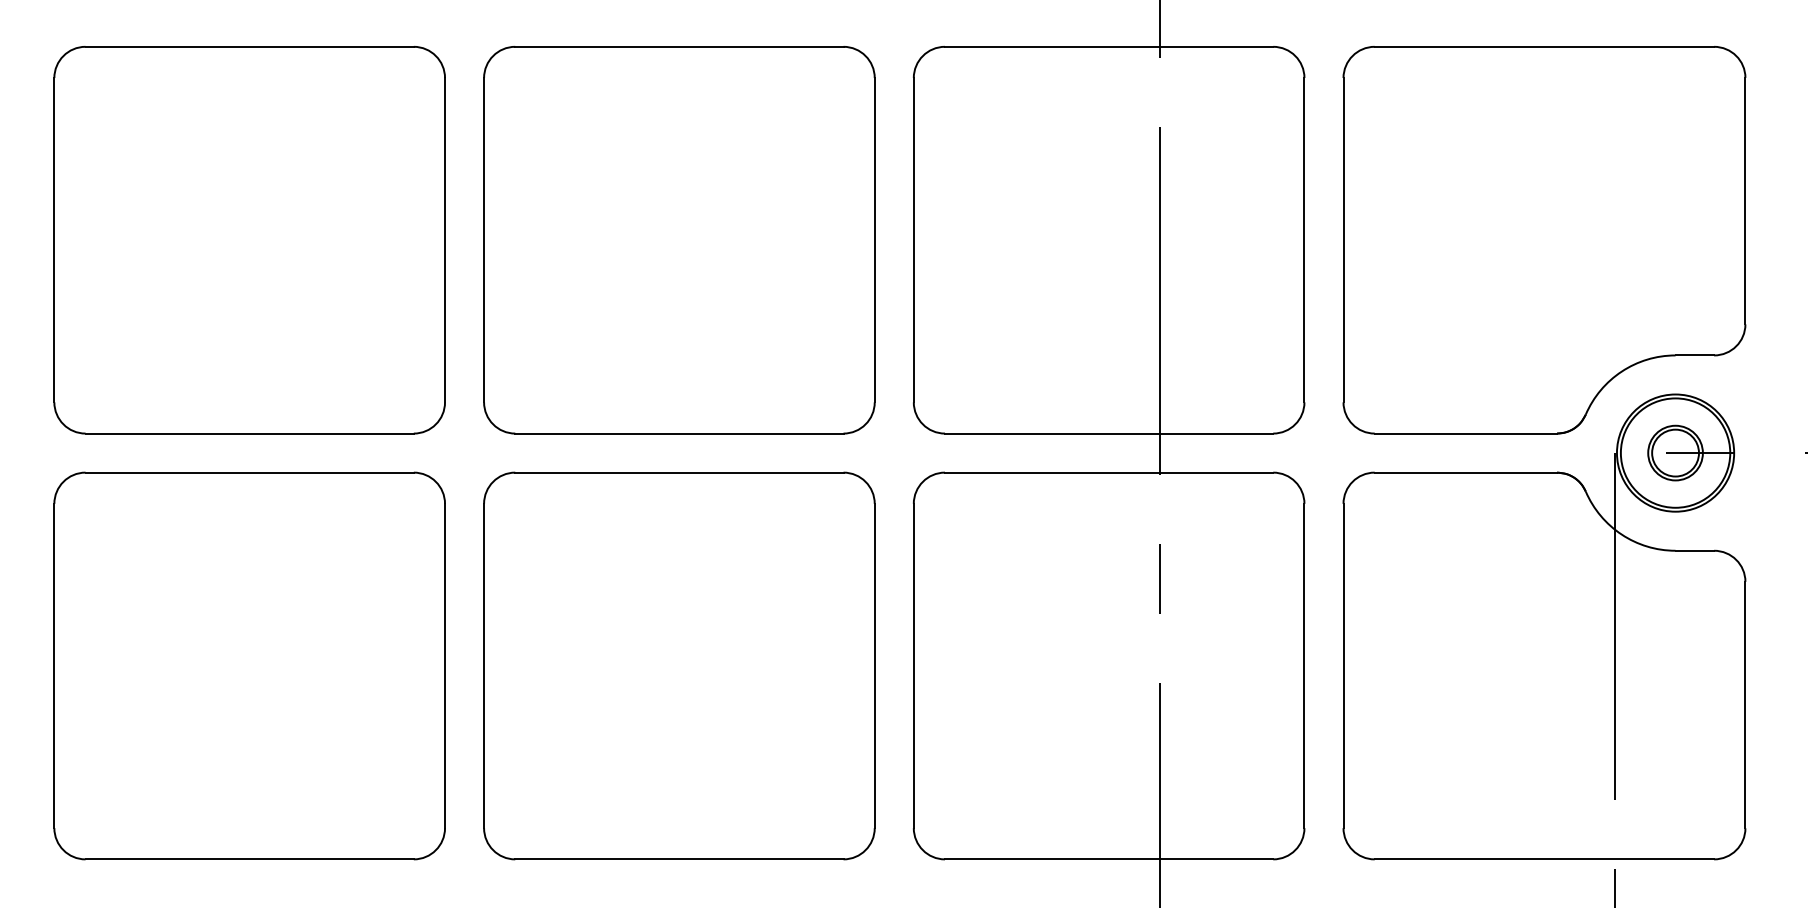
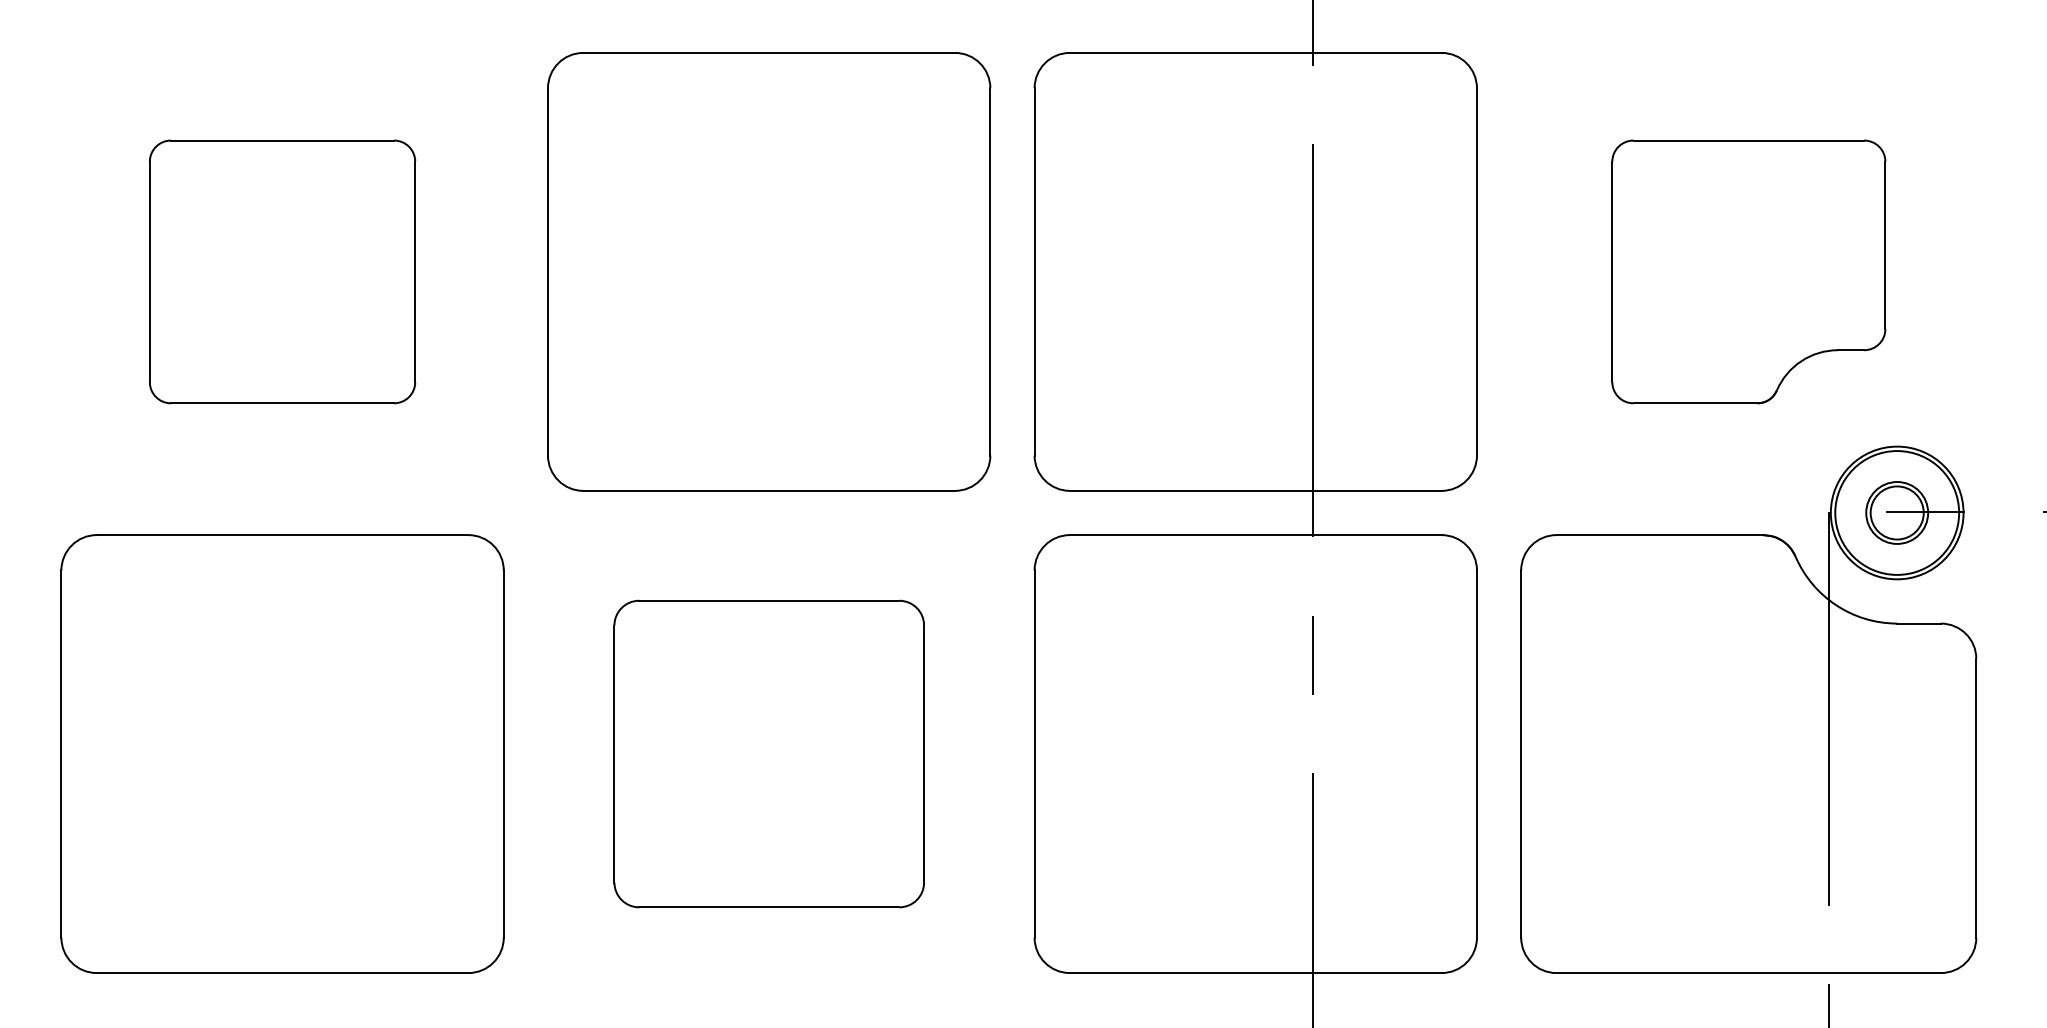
part: (249, 239) -> (282, 271), size x0.6
part: (1544, 239) -> (1748, 271), size x0.6
part: (679, 665) -> (769, 753), size x0.7

